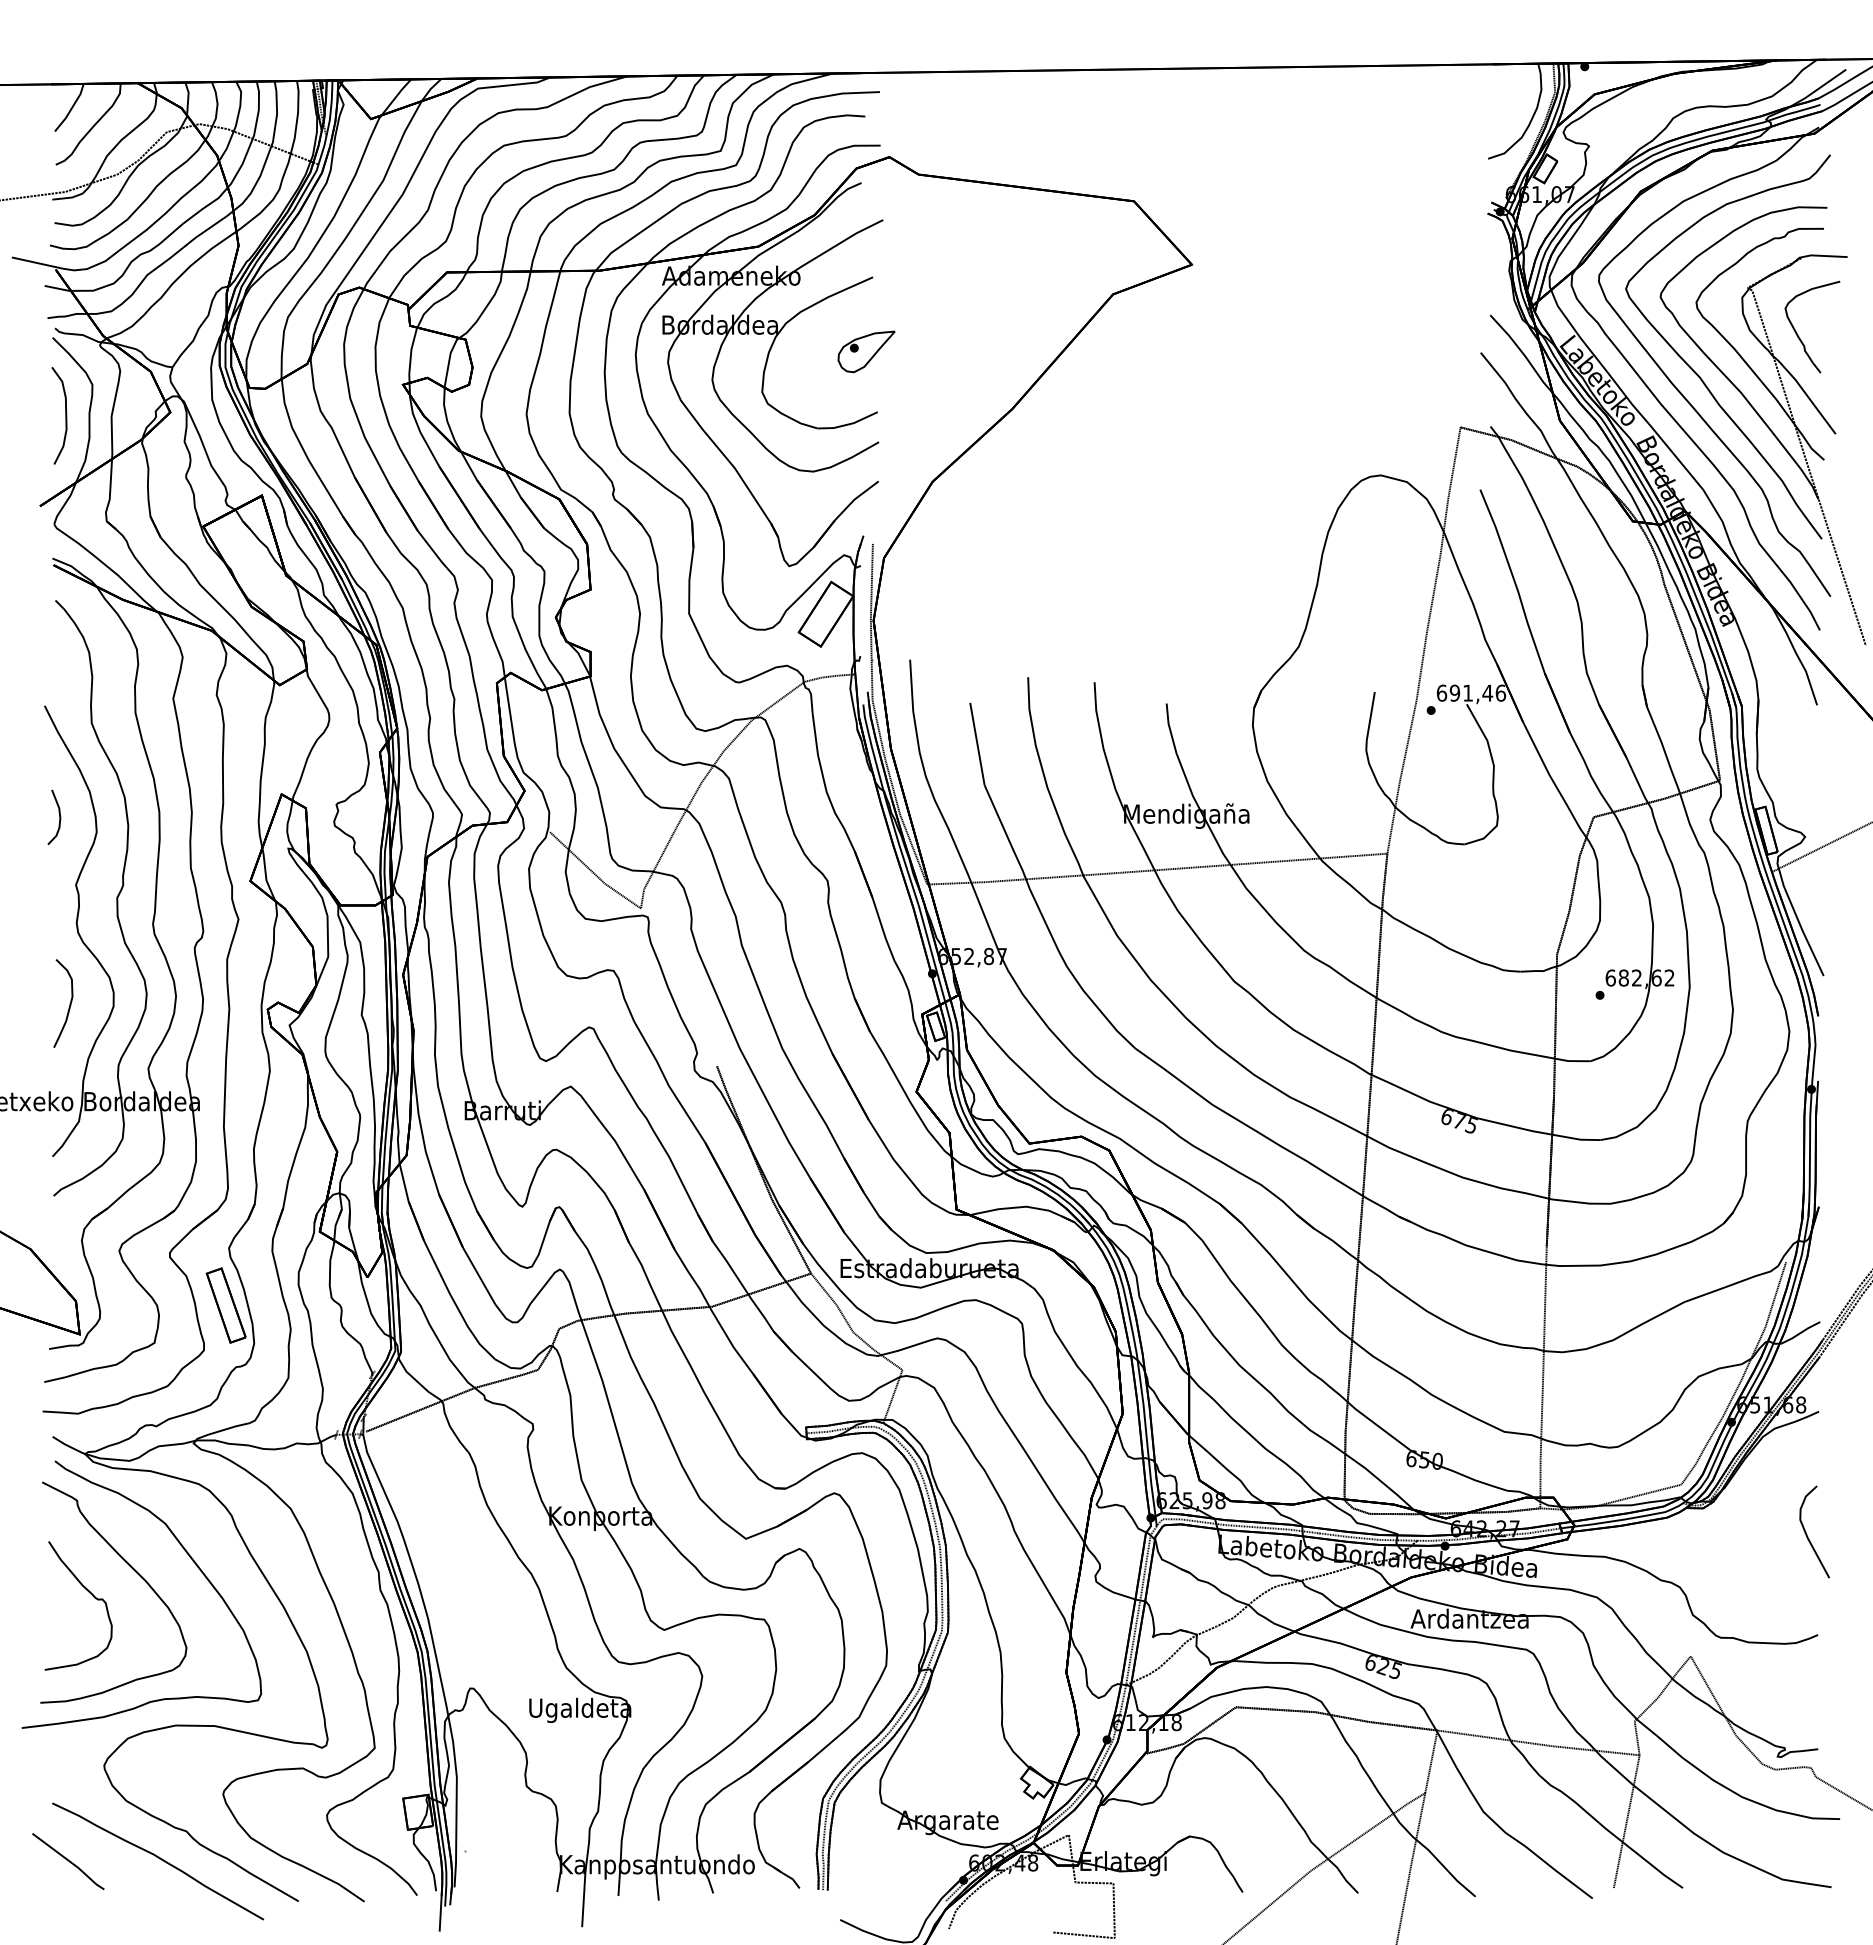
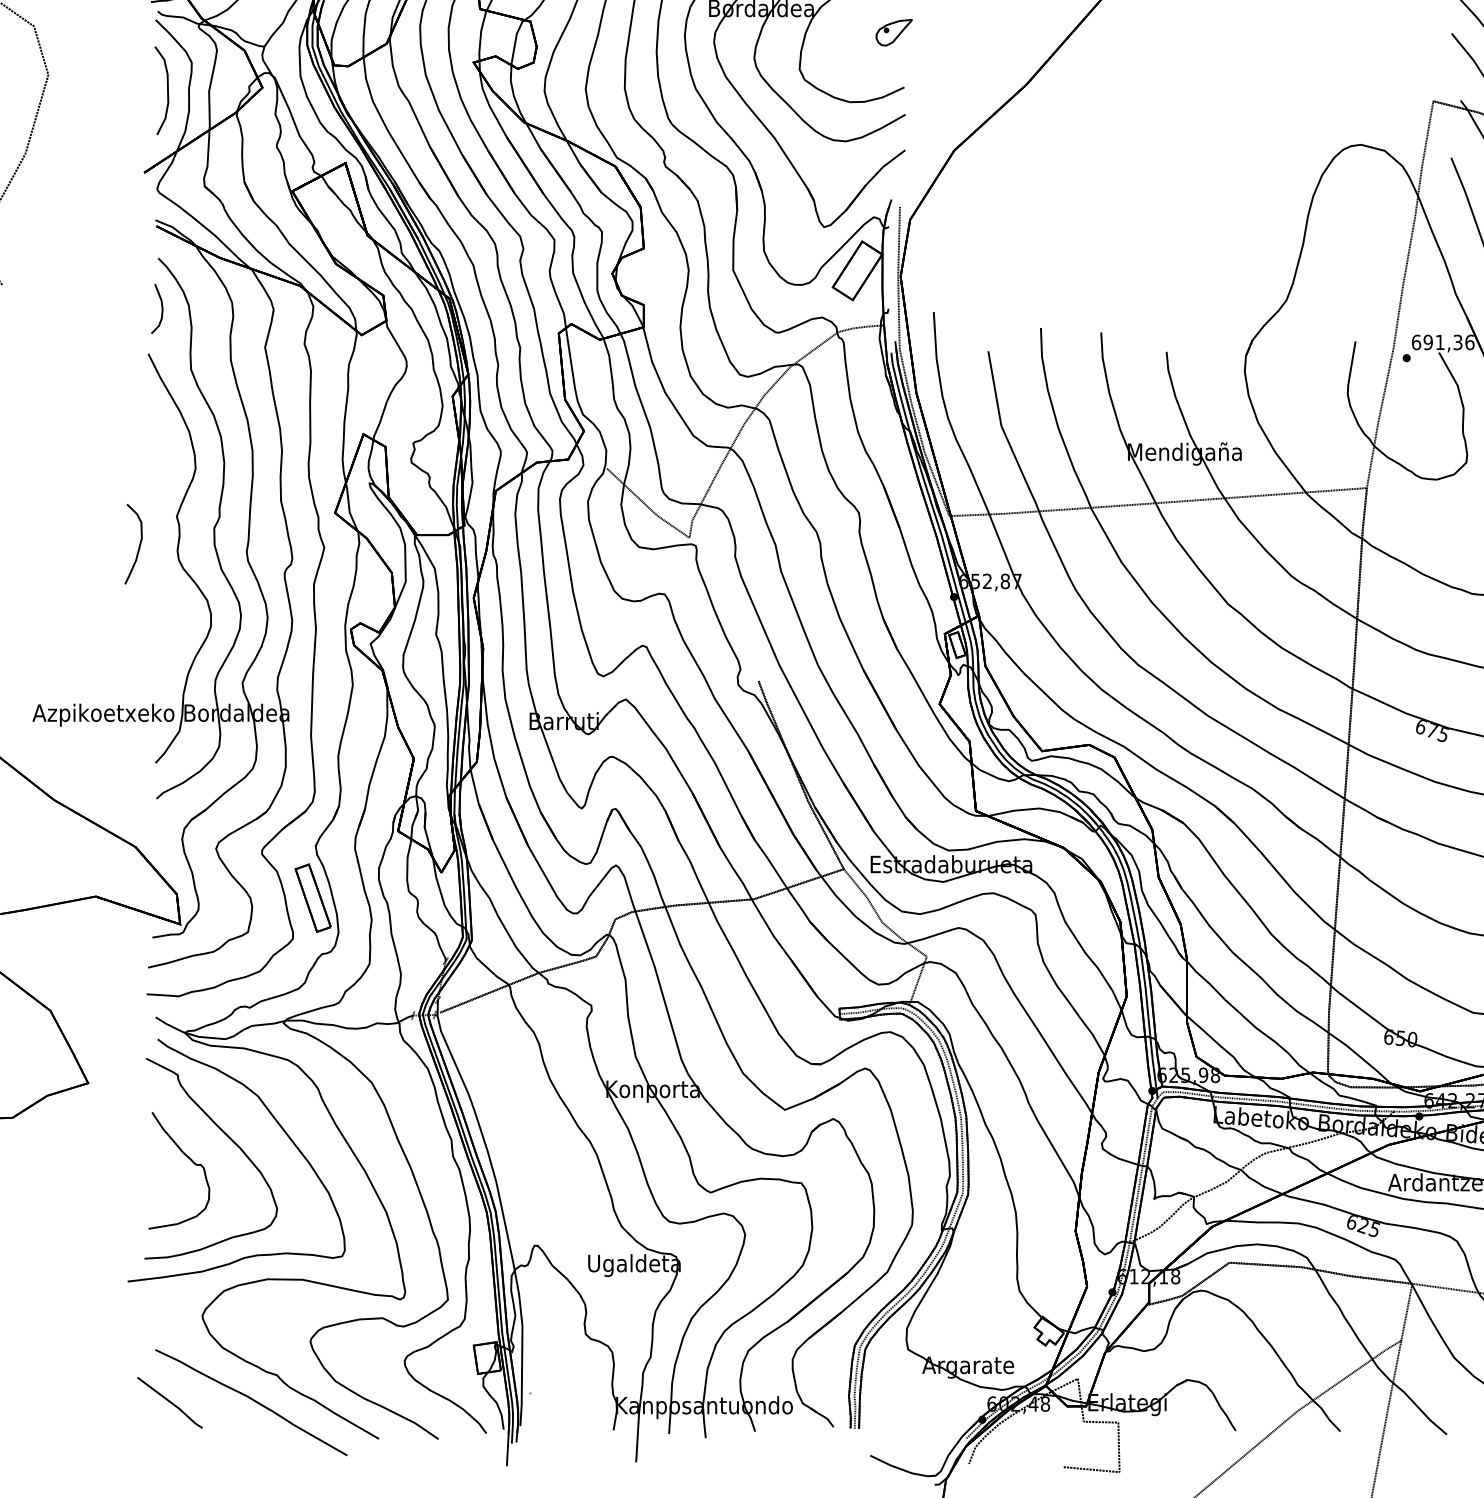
part: (866, 351) -> (894, 32), size x0.7
text: (1487, 692) -> (1457, 341), 691,46 -> 691,36
curve: (58, 813) -> (160, 305), moved
curve: (69, 1003) -> (139, 544), moved

